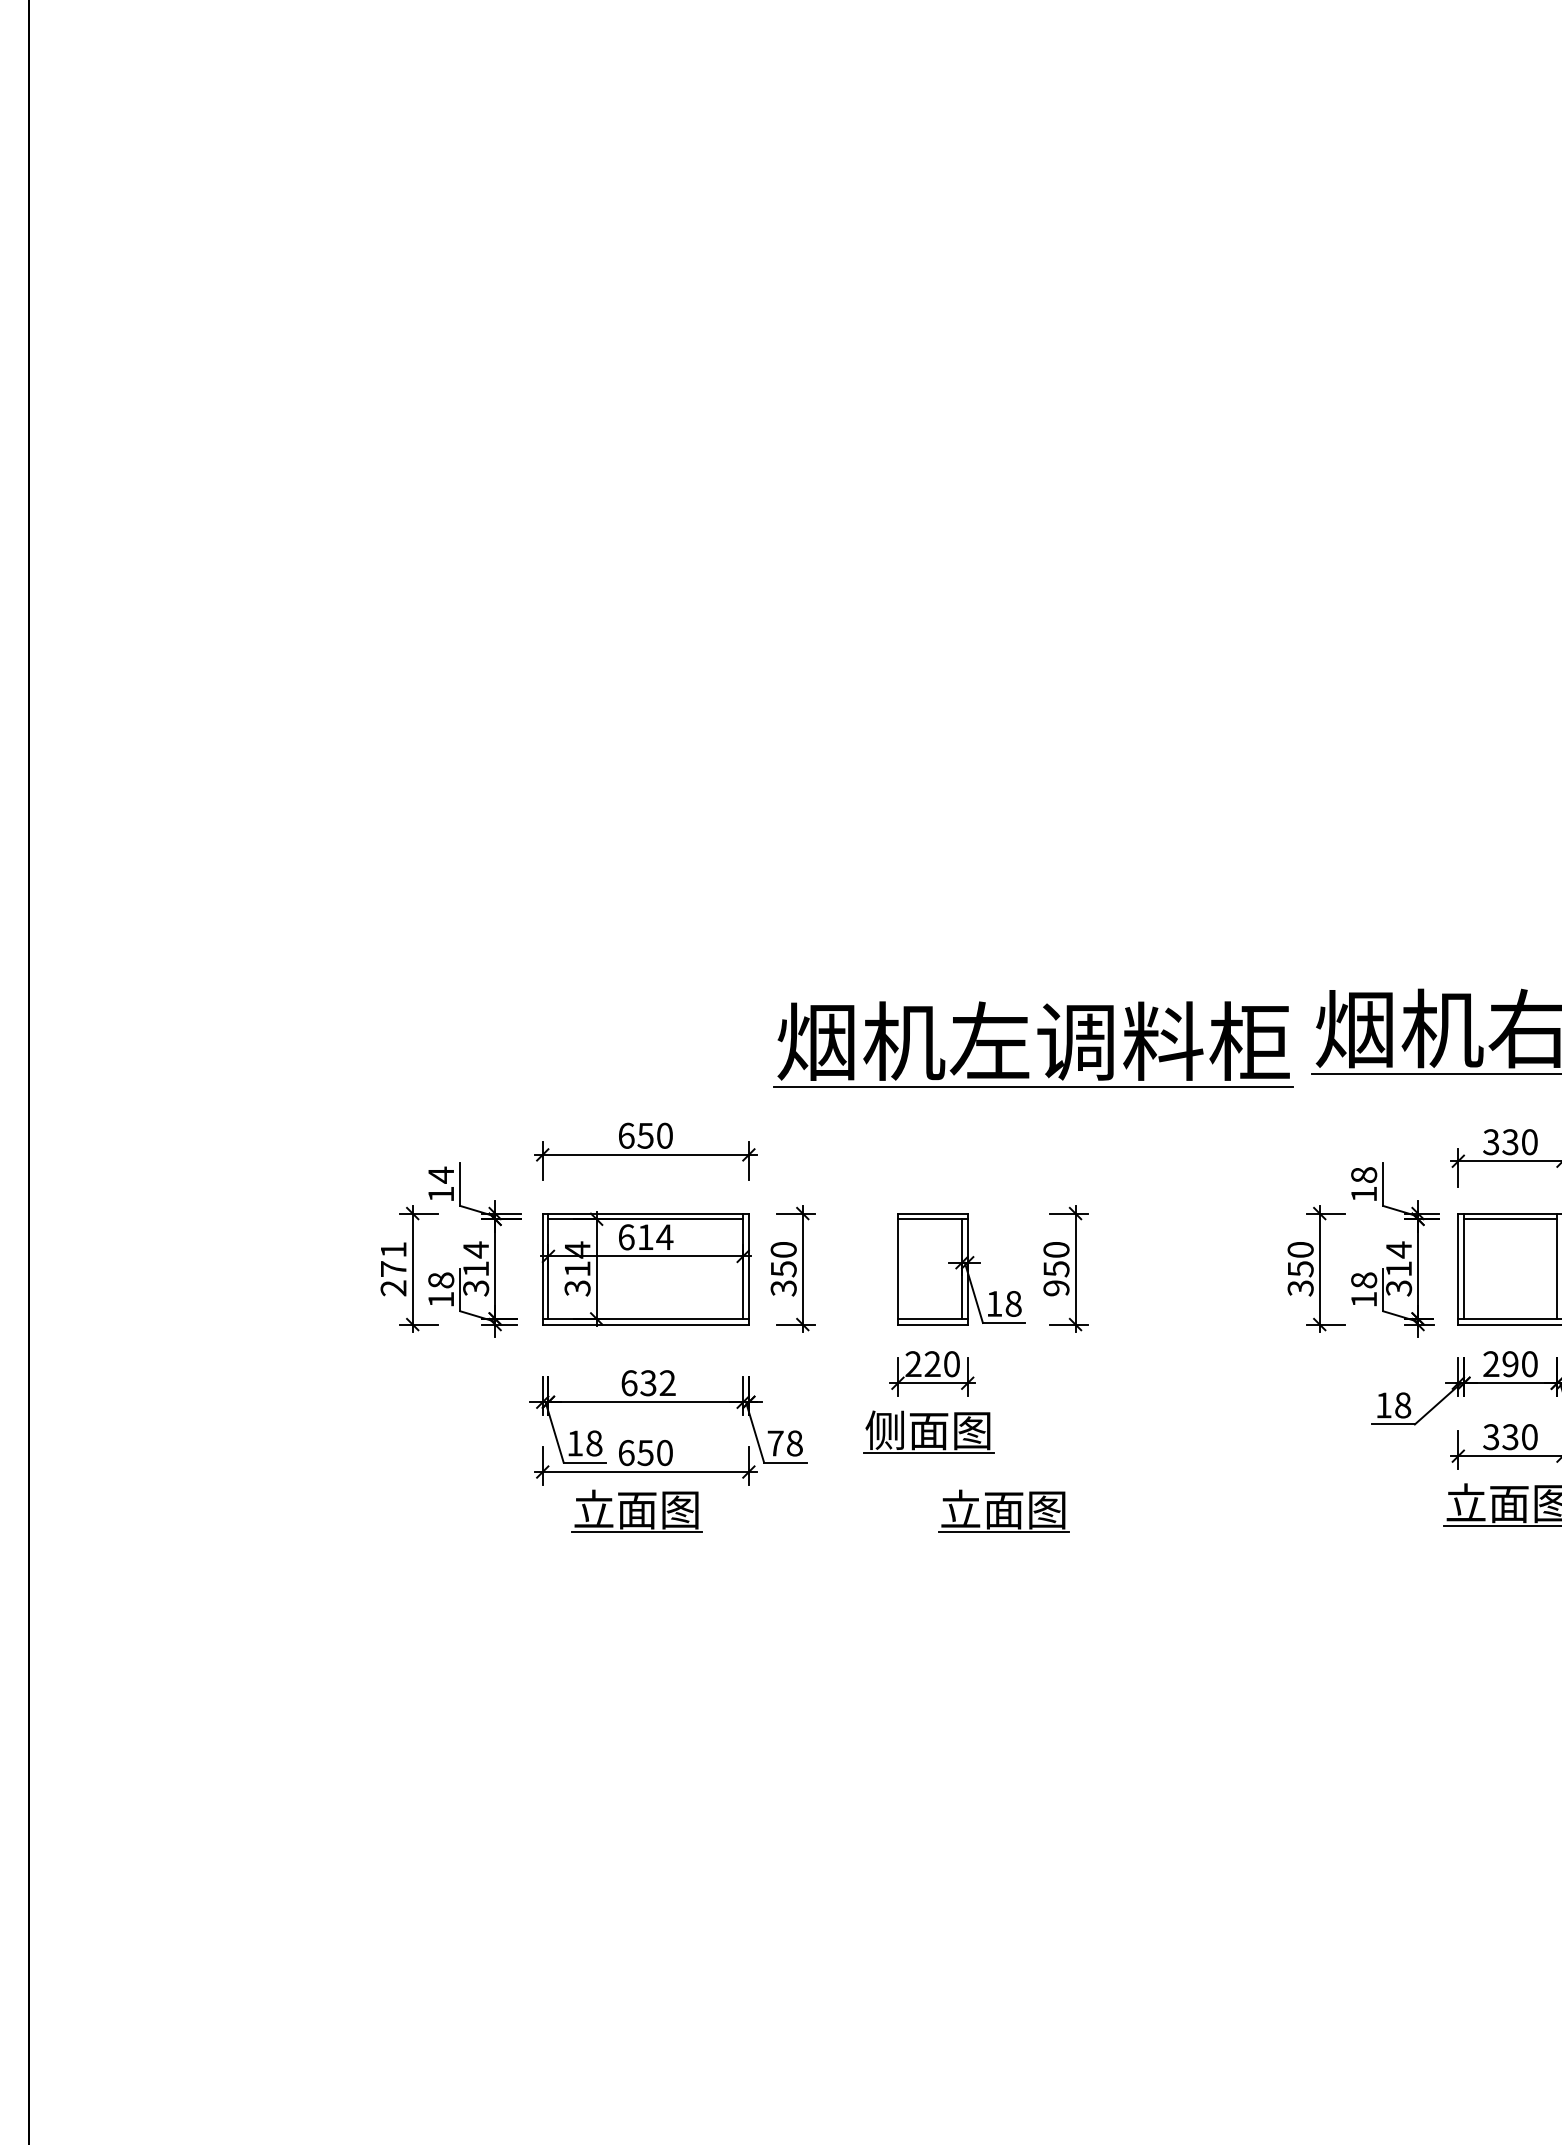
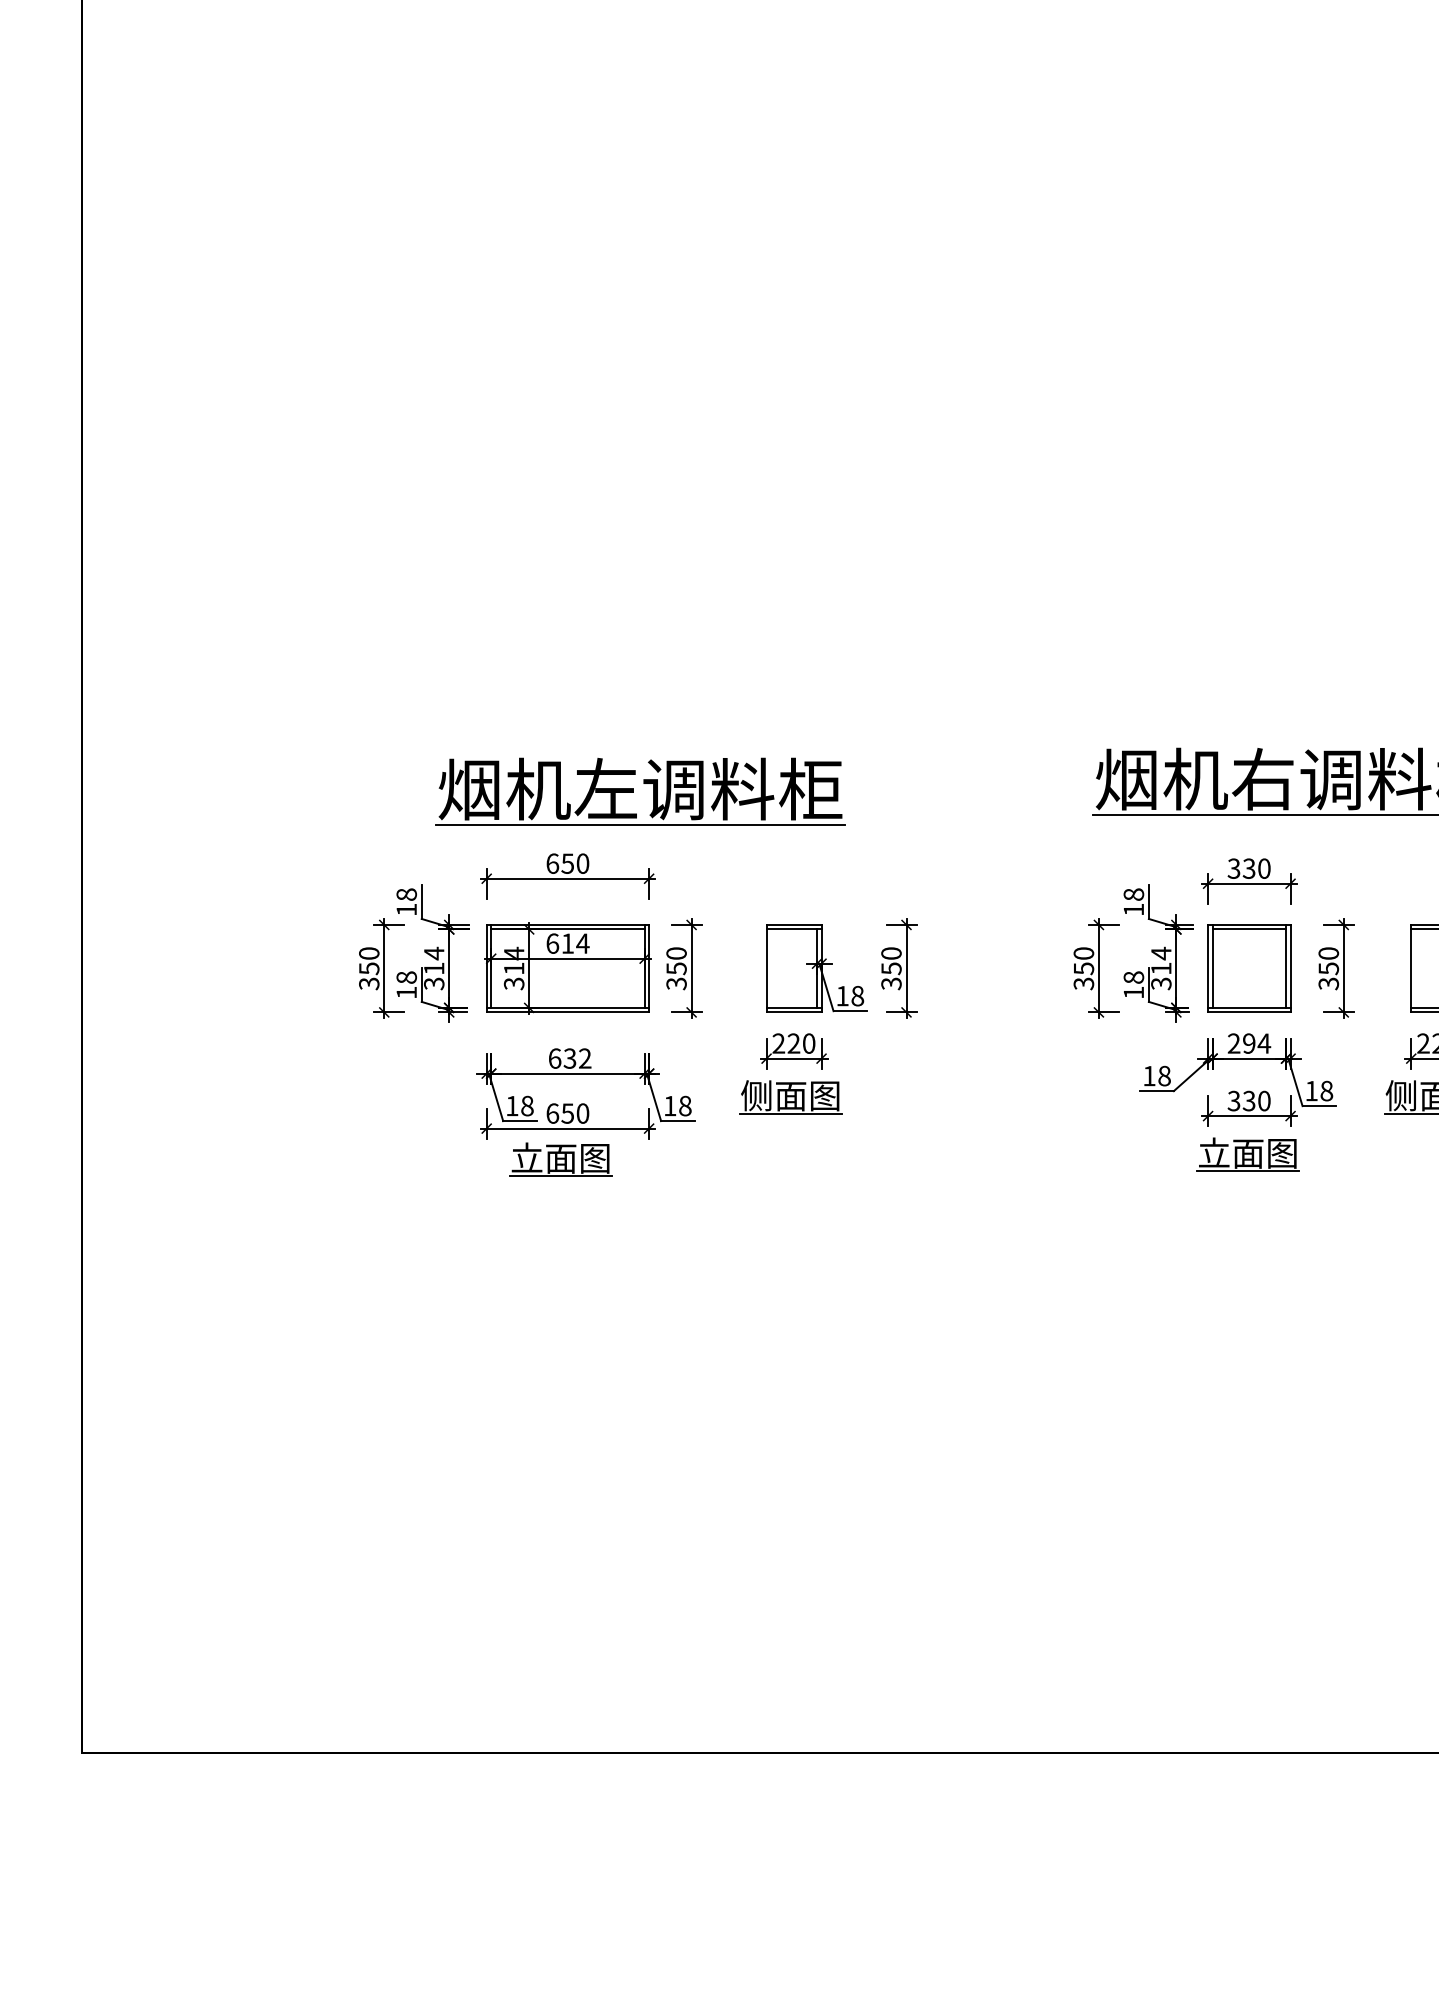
part: (1024, 1044) -> (633, 791), moved
text: (440, 1174) -> (406, 894), 14 -> 18
text: (393, 1268) -> (369, 968), 271 -> 350
text: (1056, 1287) -> (891, 983), 950 -> 350
text: (1529, 1364) -> (1264, 1043), 290 -> 294
text: (775, 1443) -> (670, 1106), 78 -> 18
part: (1003, 1511) -> (849, 1159), removed

